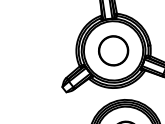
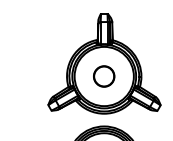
part: (112, 50) -> (103, 76), size x0.7

